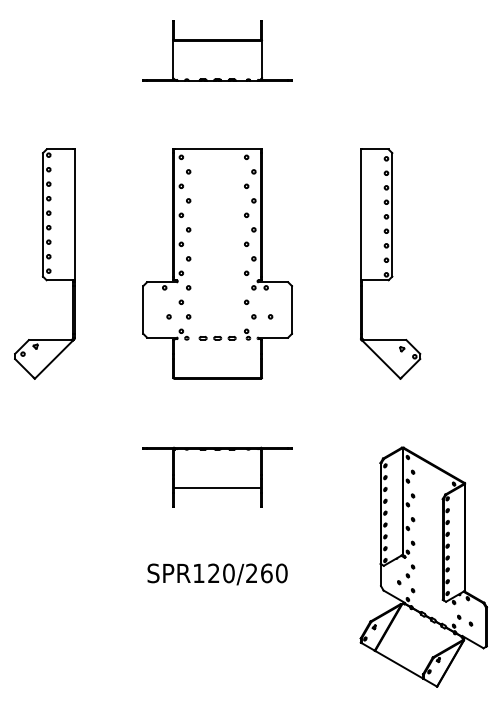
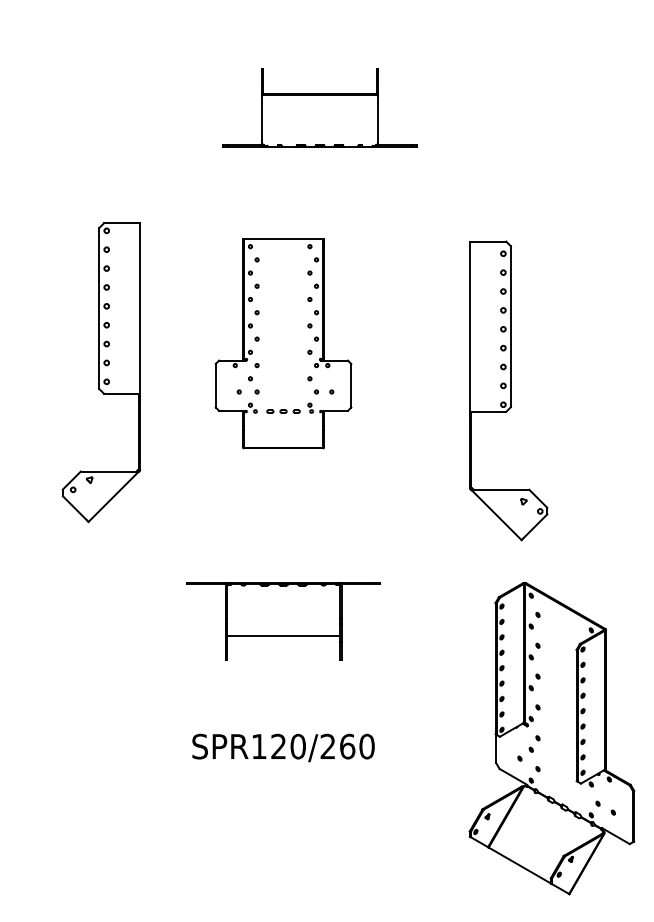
part: (217, 50) -> (319, 107), moved
part: (44, 263) -> (101, 371), moved
part: (217, 263) -> (283, 343), size x0.7
part: (390, 263) -> (508, 390), moved

